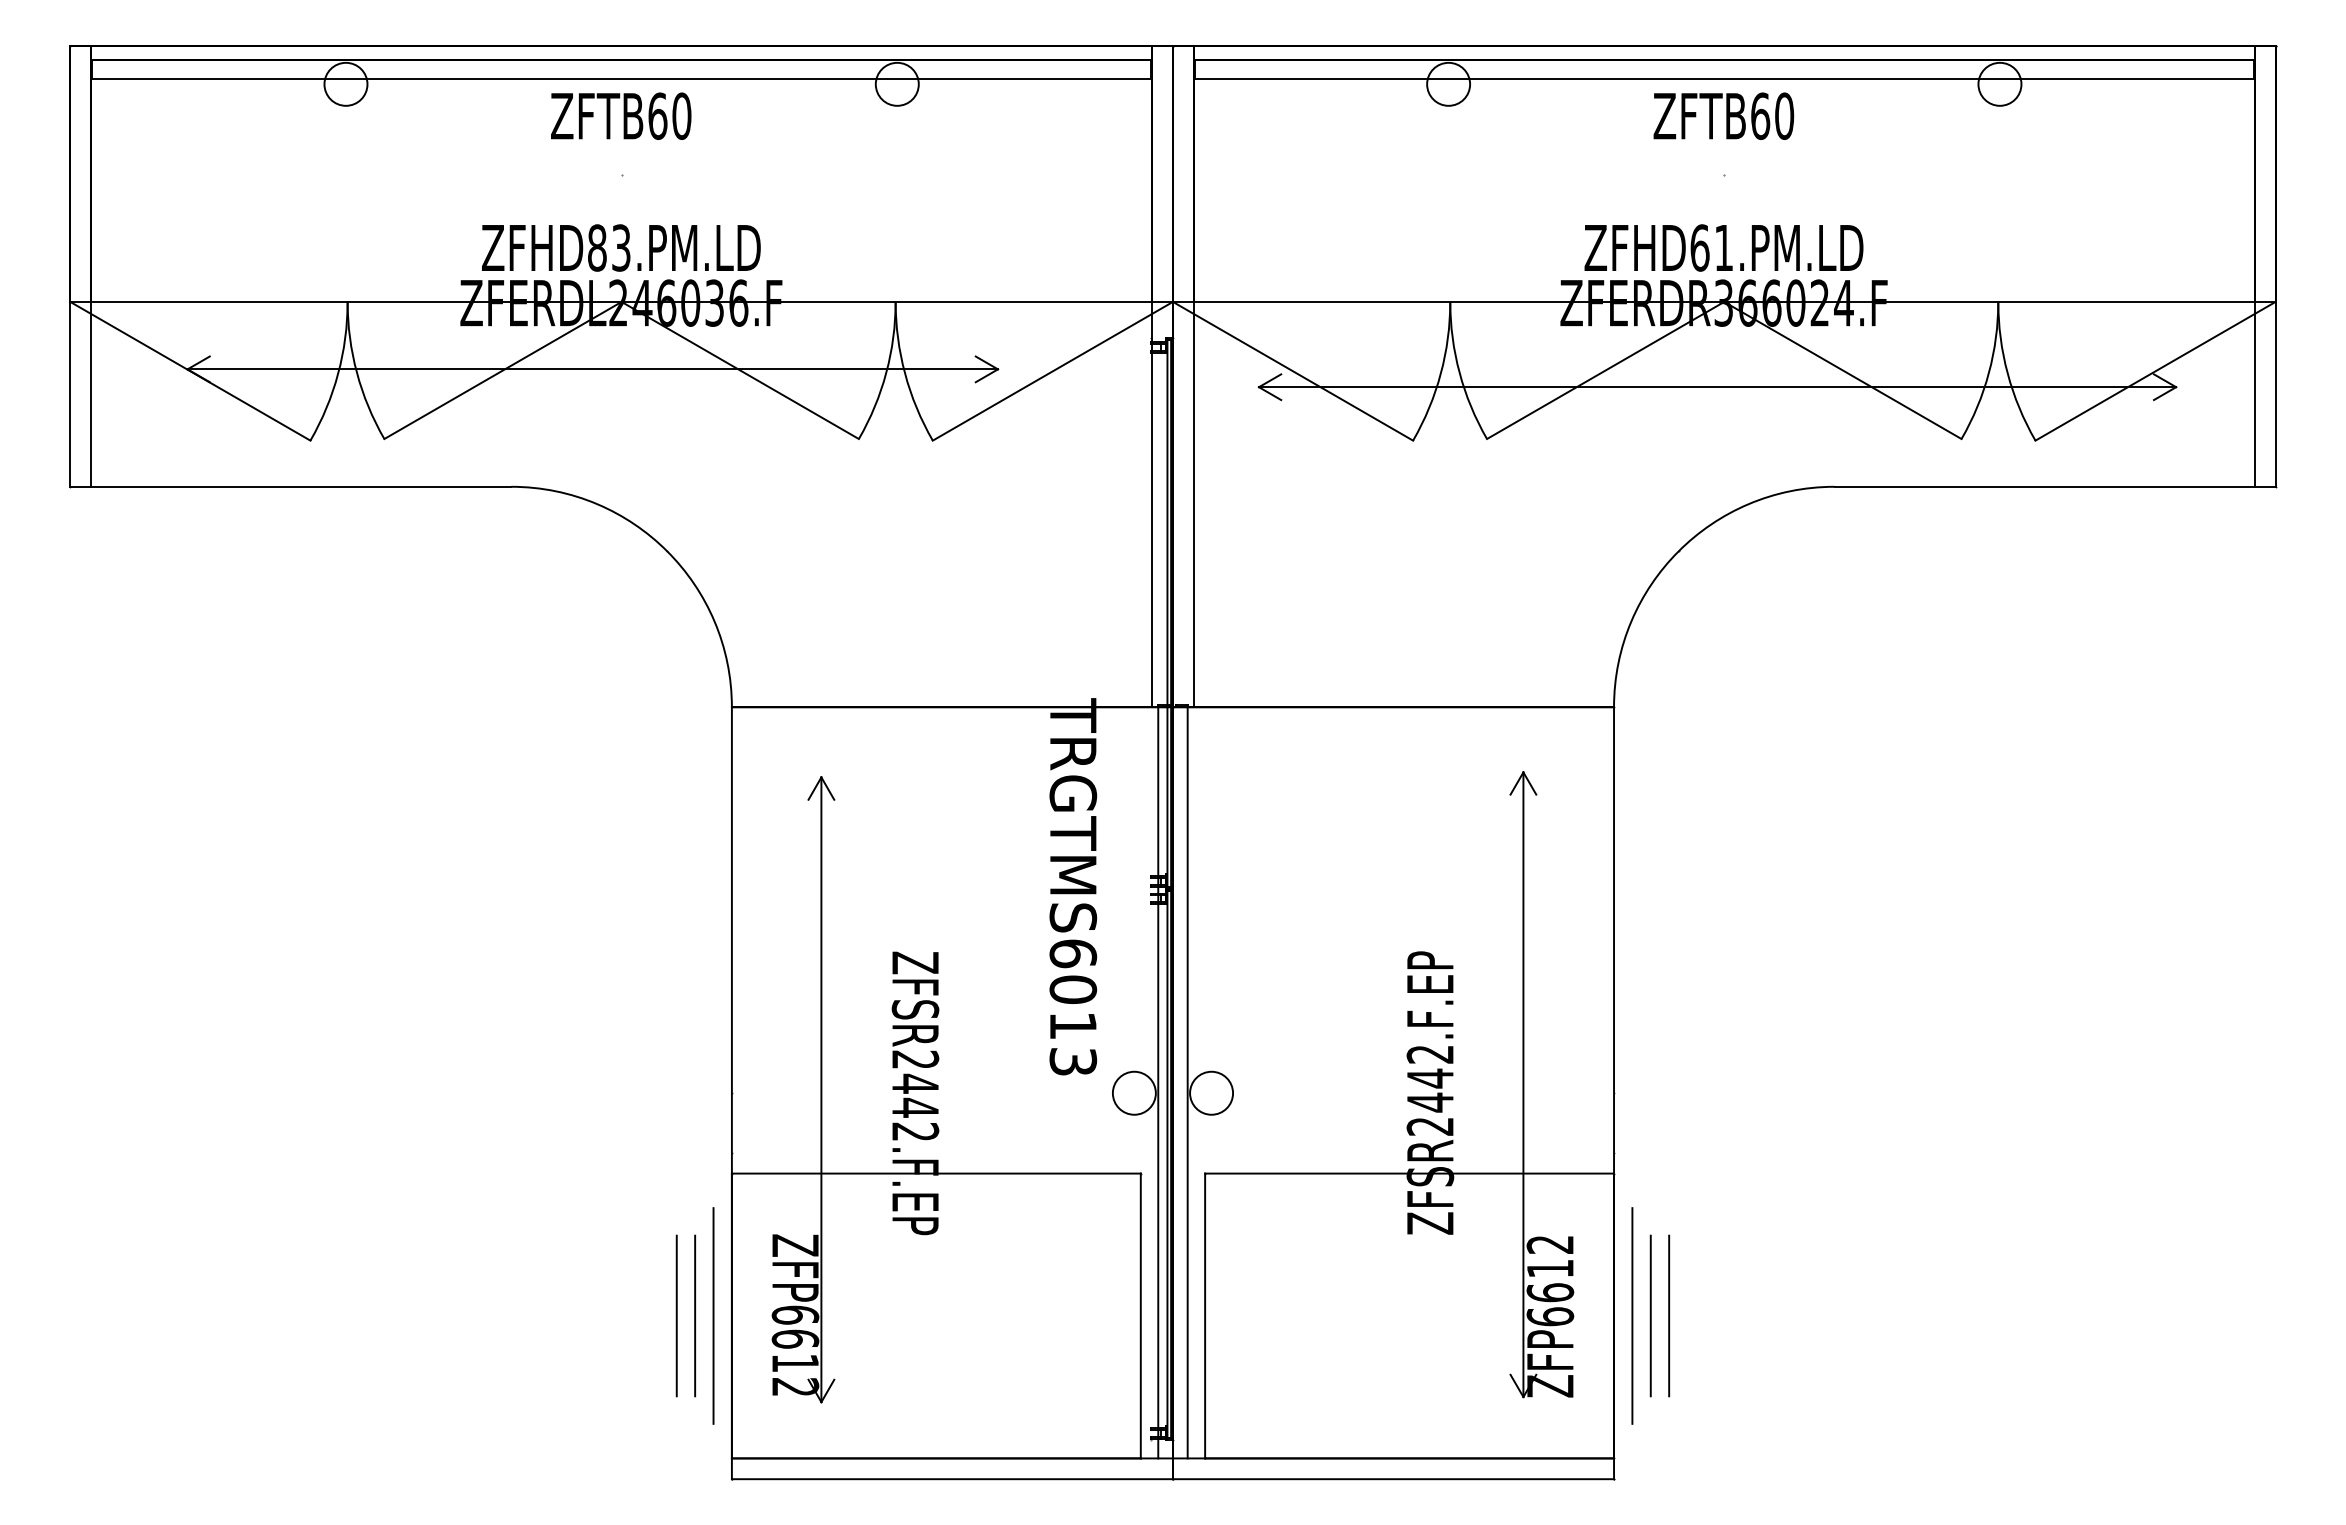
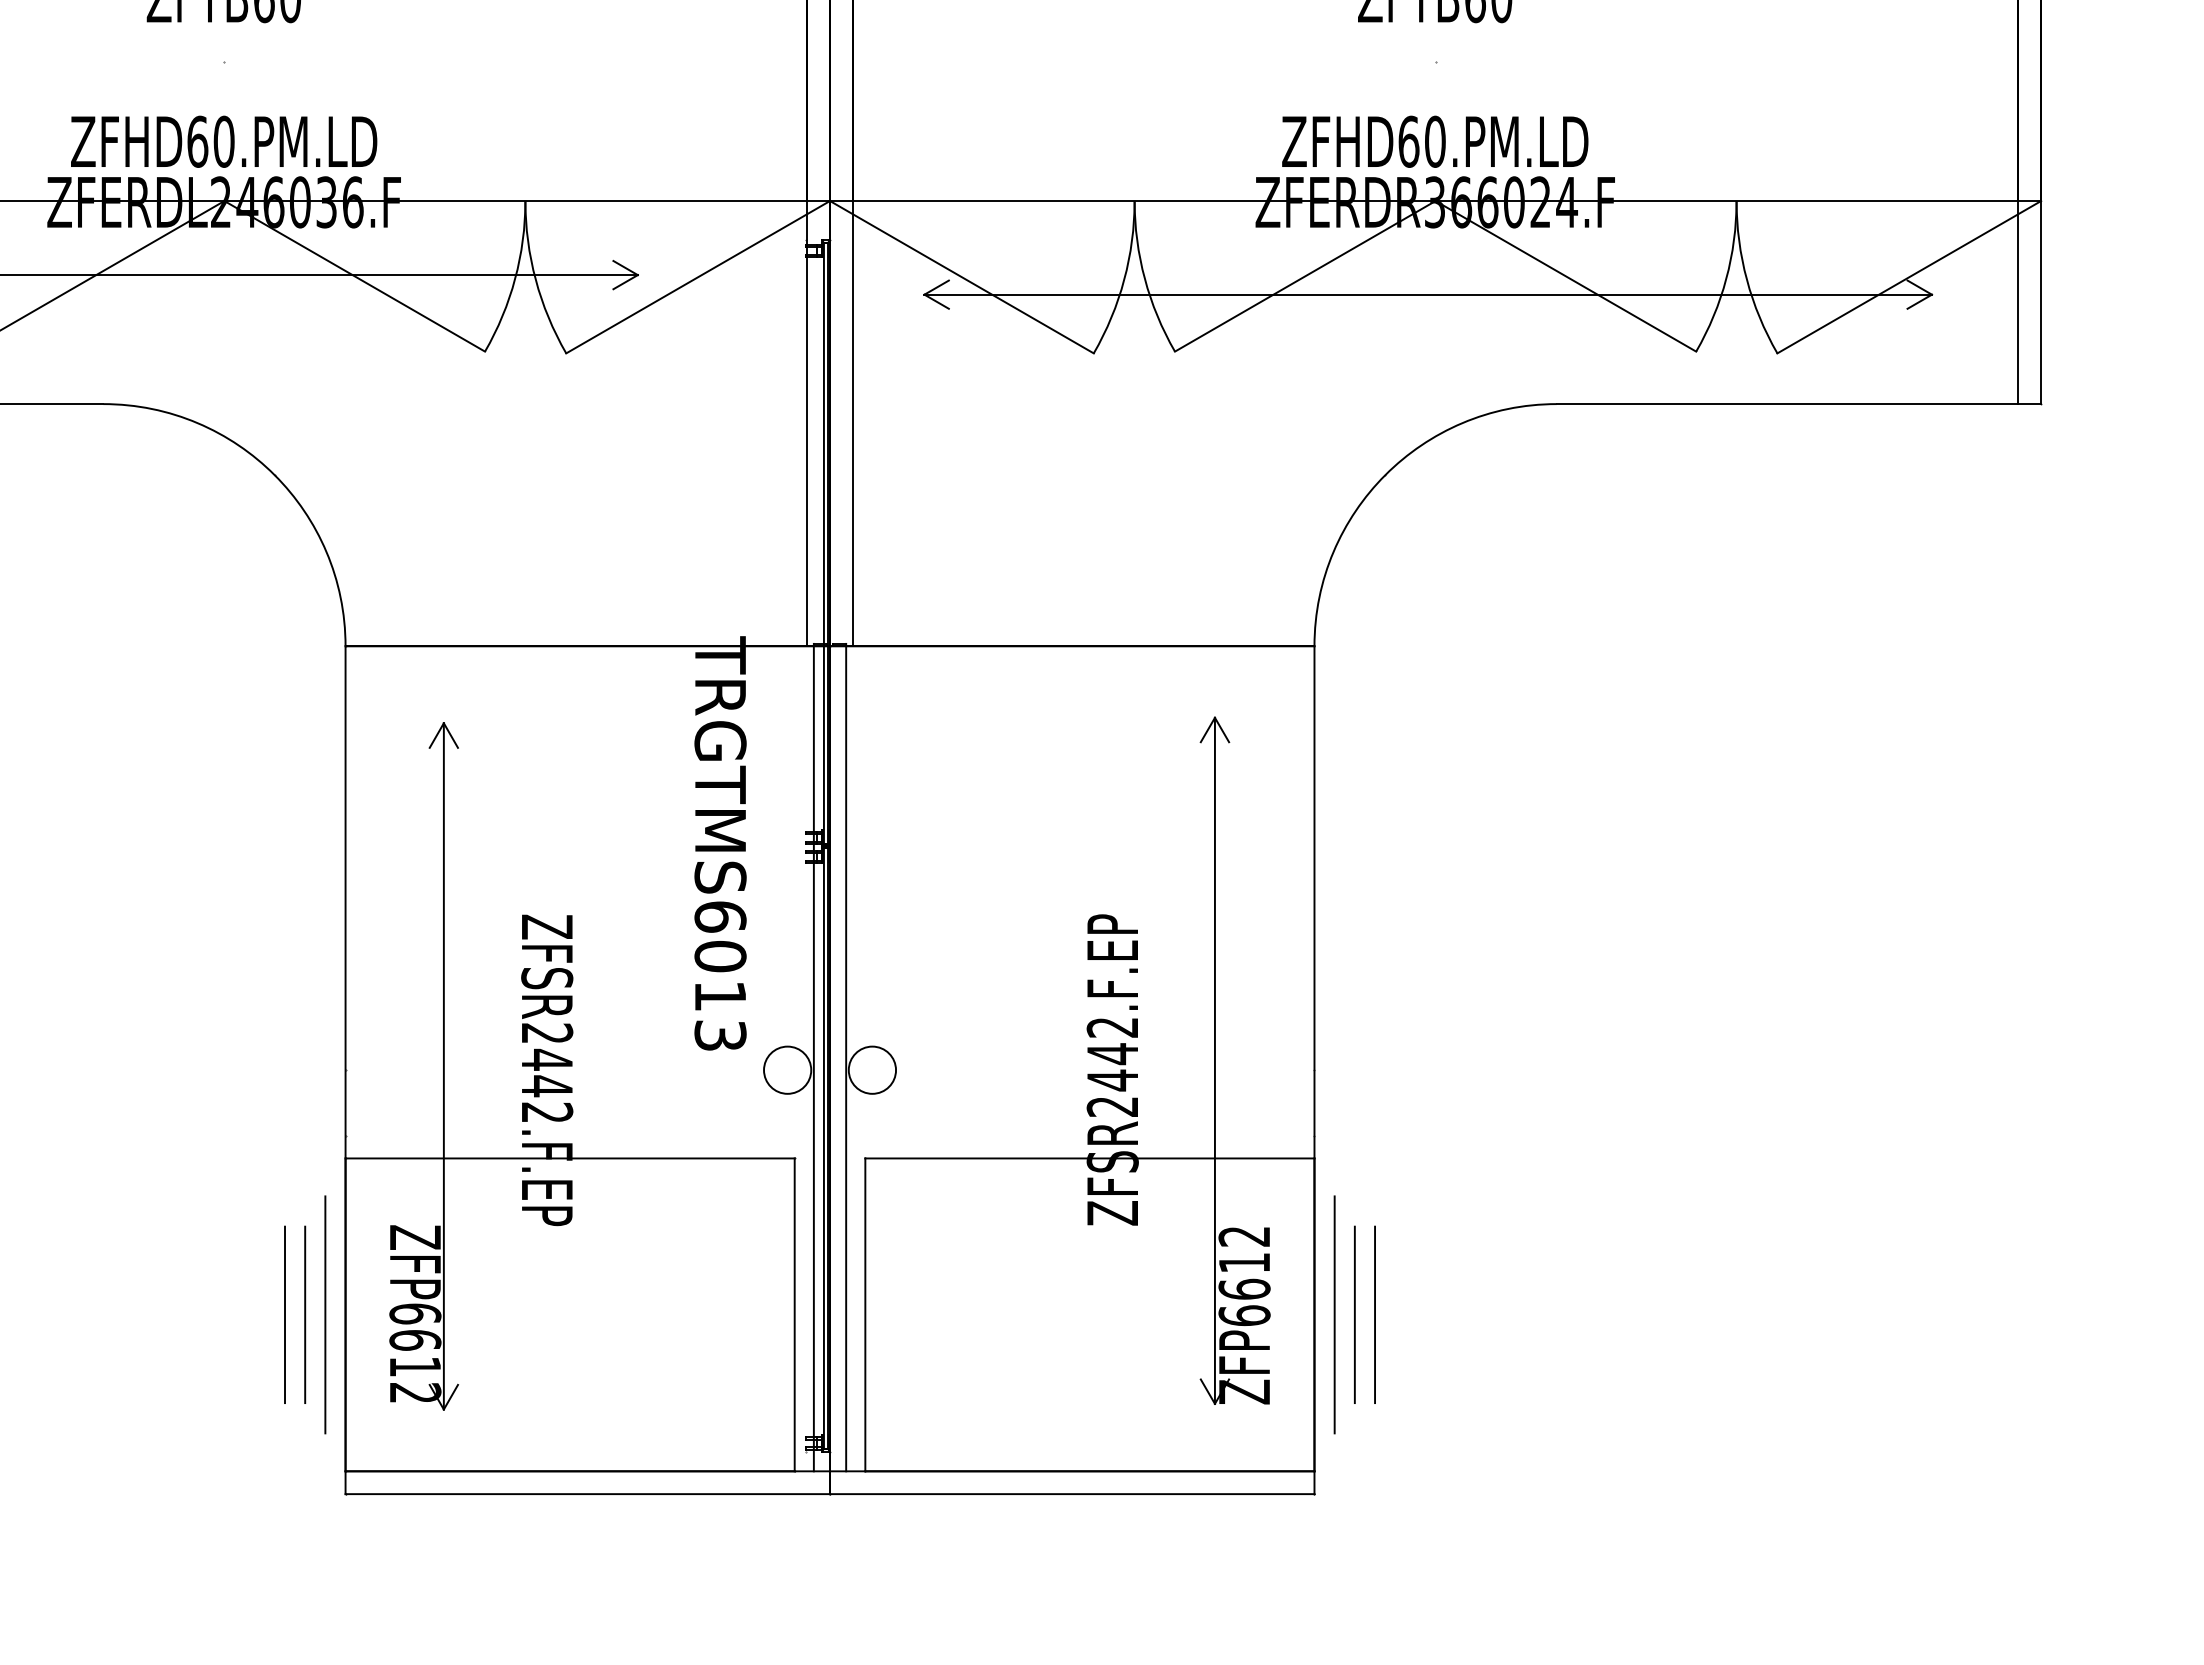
text: (609, 247) -> (211, 141), ZFHD83.PM.LD -> ZFHD60.PM.LD
text: (1723, 247) -> (1434, 141), ZFHD61.PM.LD -> ZFHD60.PM.LD

